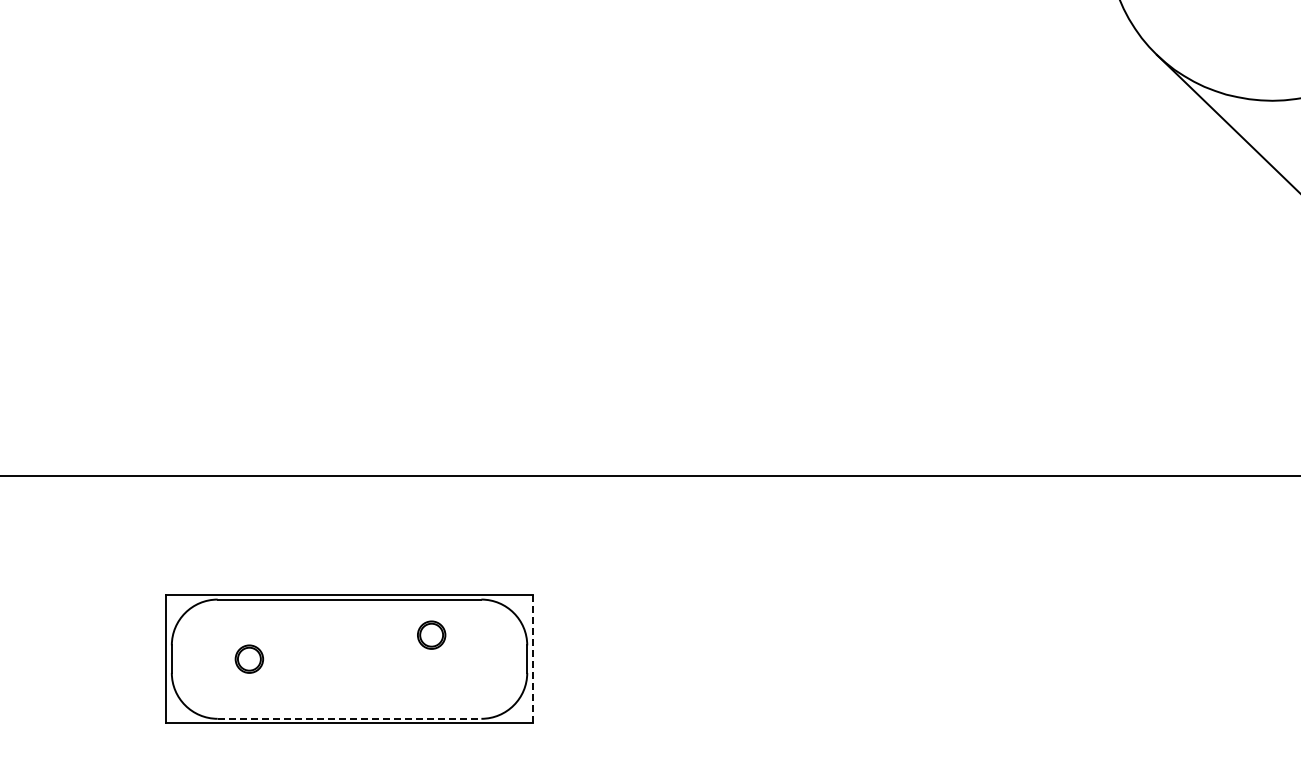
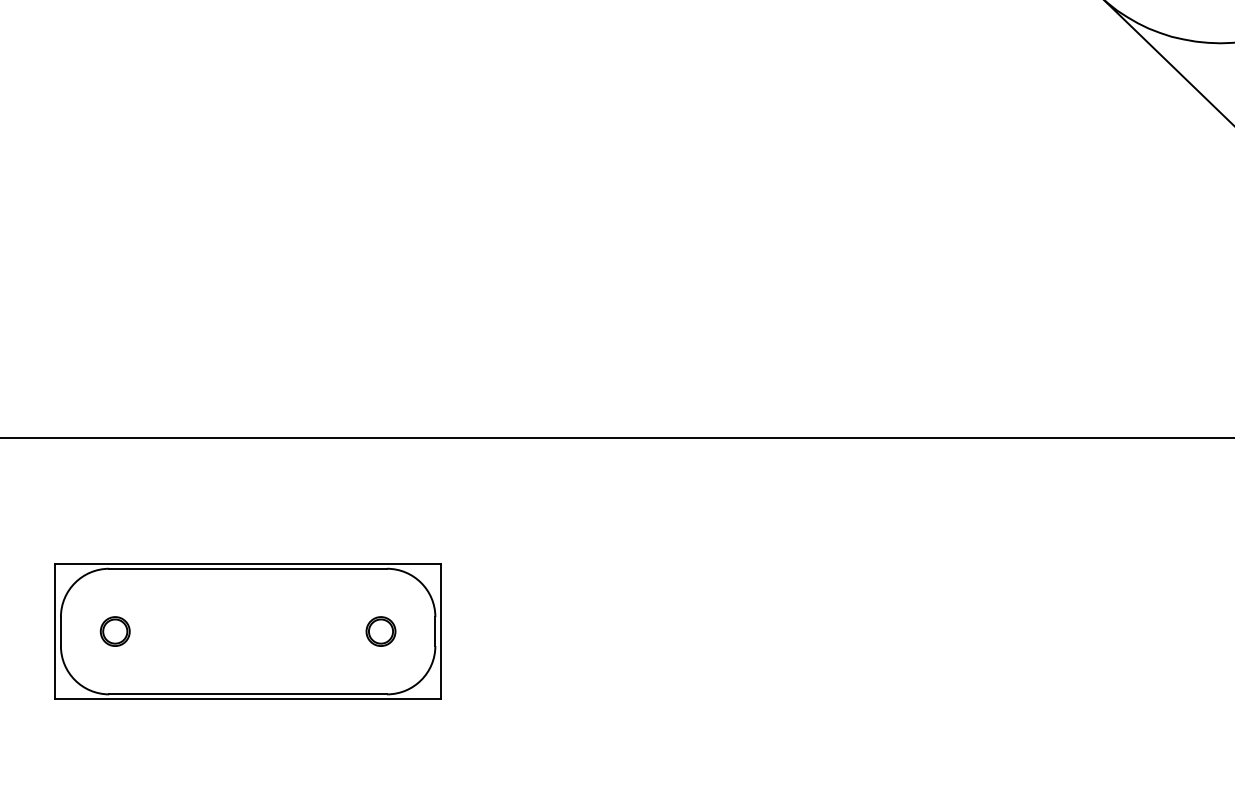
part: (431, 634) -> (380, 630), moved
part: (249, 658) -> (115, 630), moved
line: (532, 659) -> (440, 631), dashed -> solid
line: (349, 718) -> (248, 694), dashed -> solid

